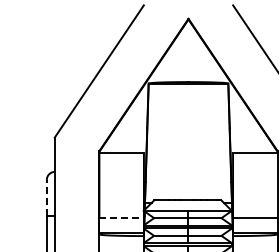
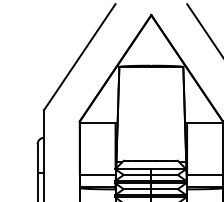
line: (46, 197) -> (37, 158), dashed -> solid
line: (122, 218) -> (98, 175), dashed -> solid

